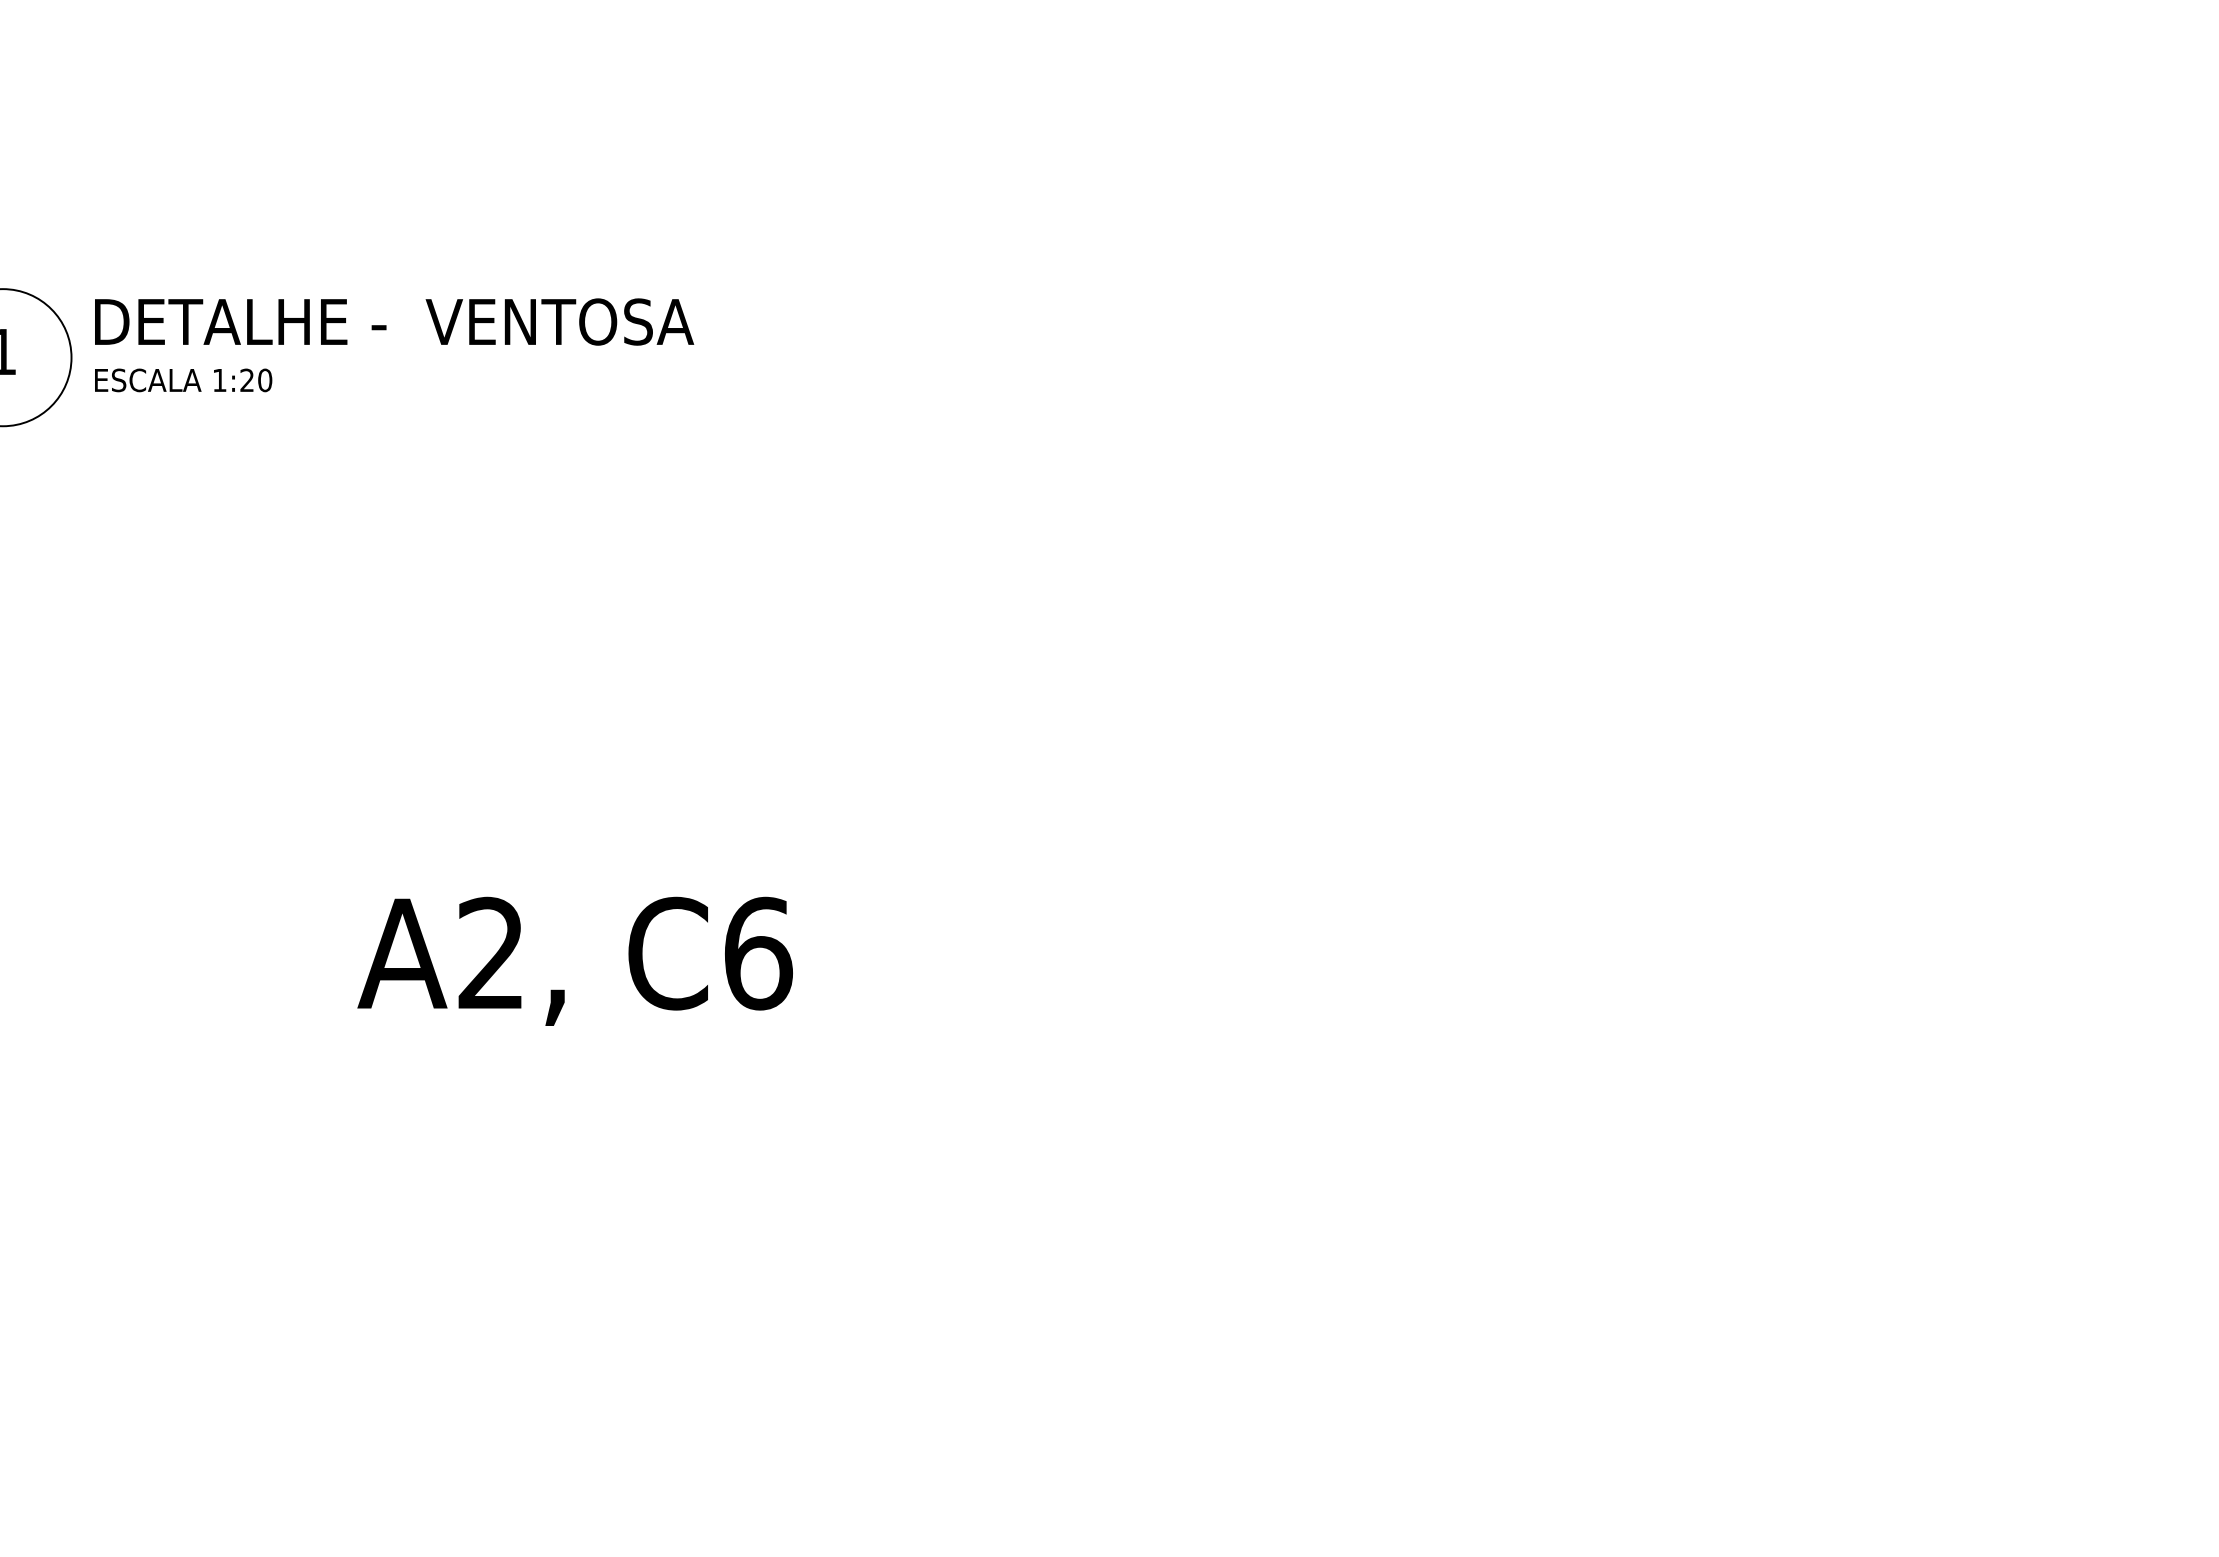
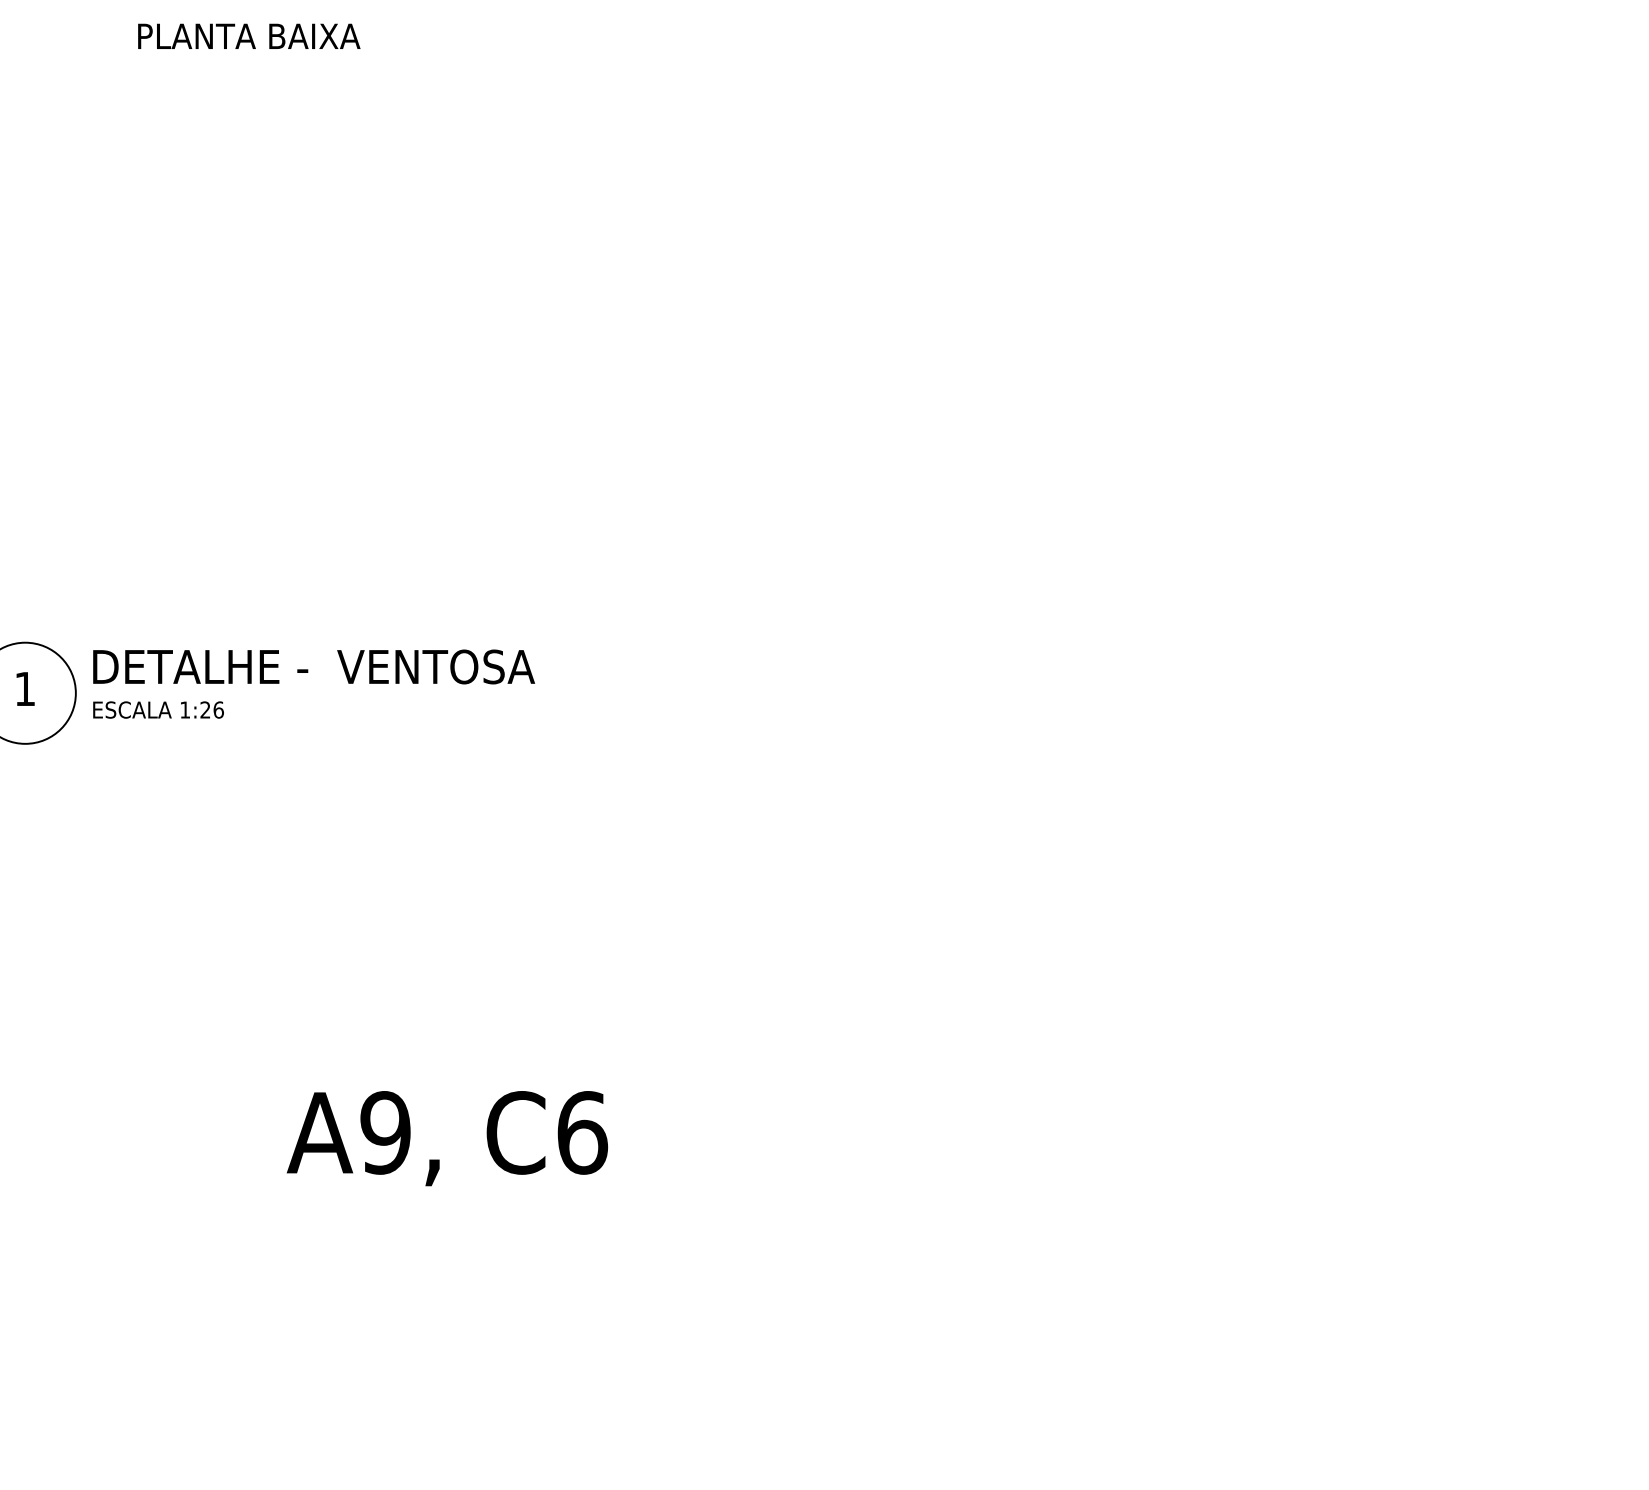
text: (264, 379) -> (218, 709), 1:20 -> 1:26
text: (491, 953) -> (385, 1132), A2, -> A9,

